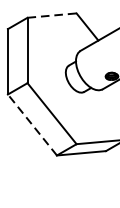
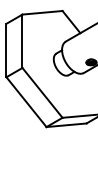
line: (53, 15) -> (43, 12), dashed -> solid
line: (32, 125) -> (26, 102), dashed -> solid

